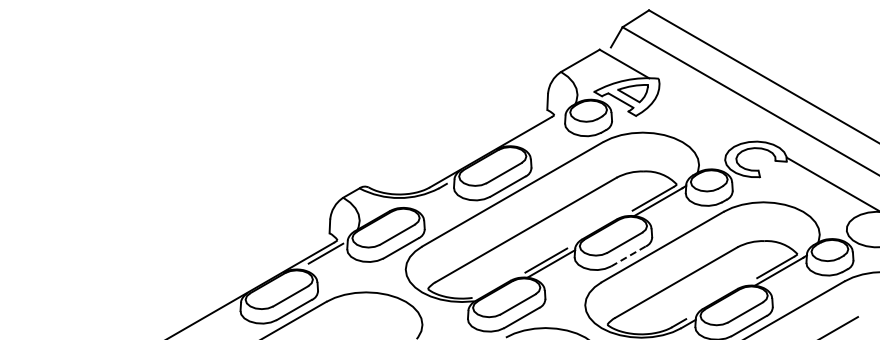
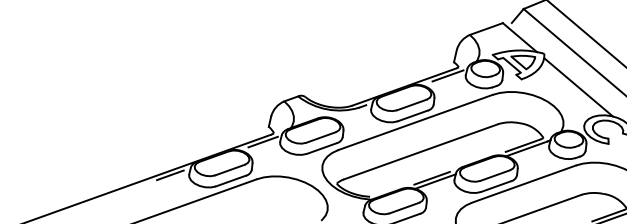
line: (709, 112) -> (578, 86), added
line: (542, 127) -> (447, 75), added
line: (628, 256) -> (496, 186), dashed -> solid
line: (216, 316) -> (169, 175), added

